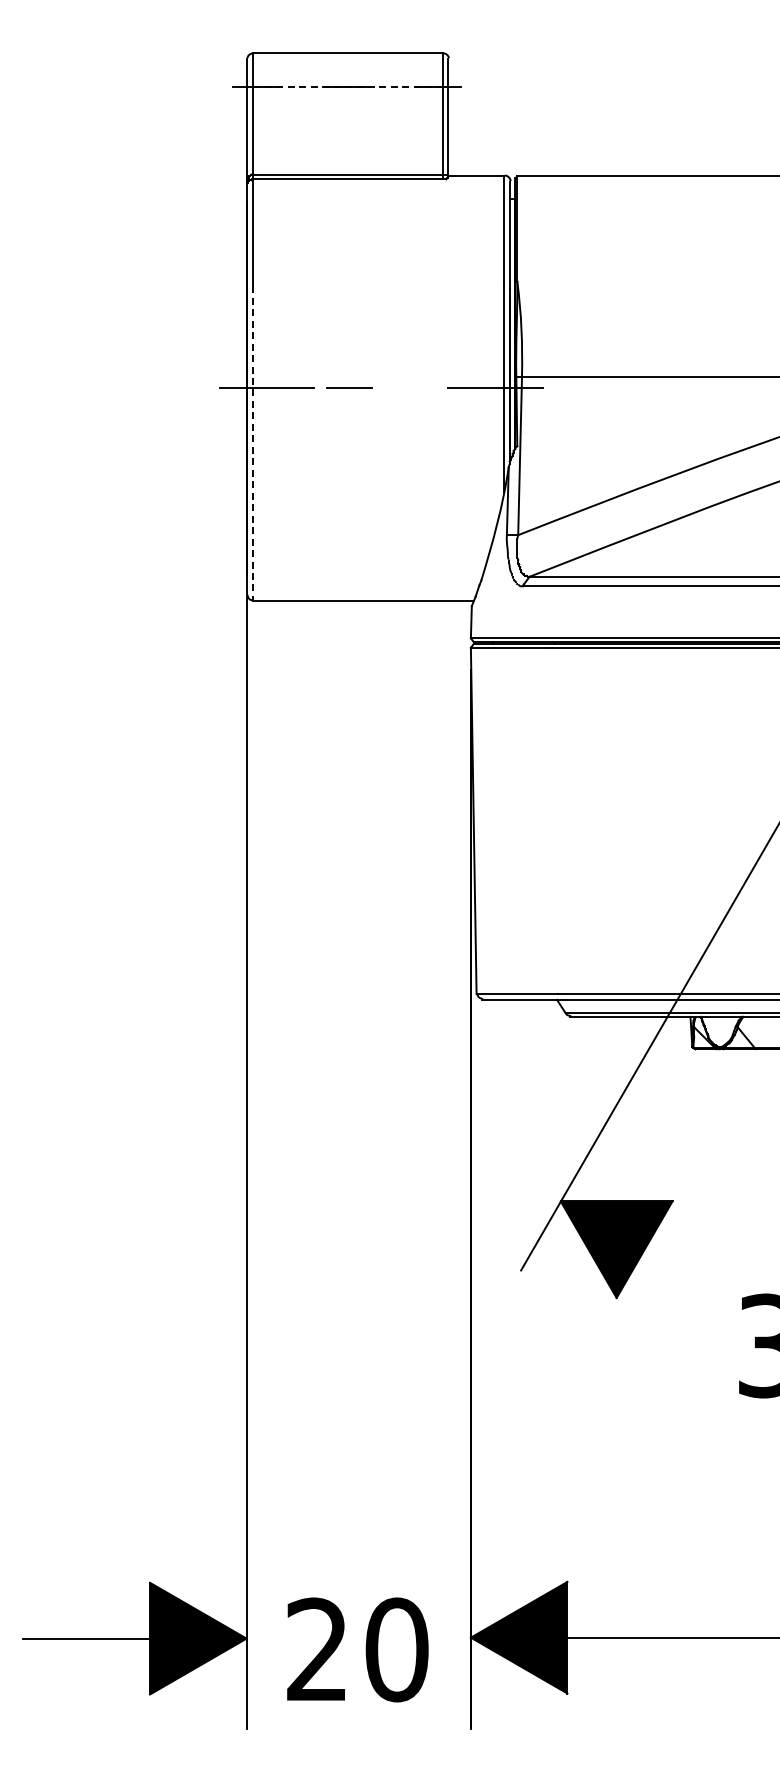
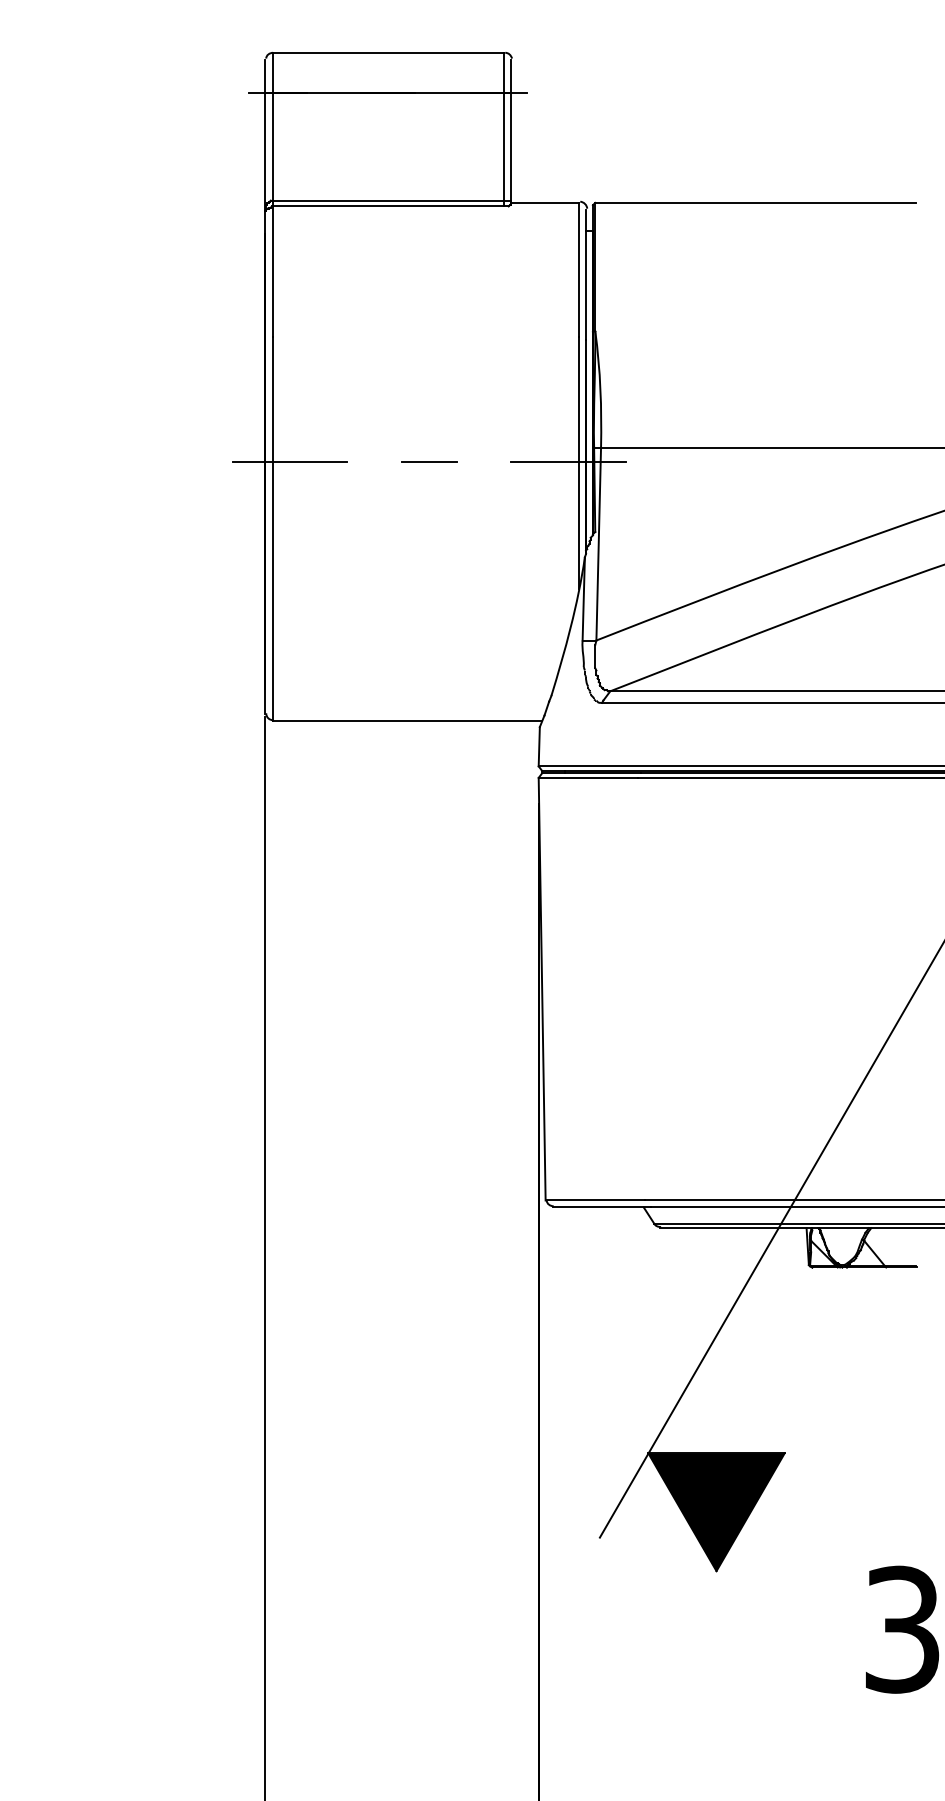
line: (347, 86) -> (388, 93), dashed -> solid
line: (349, 387) -> (429, 460), moved
line: (253, 443) -> (273, 528), dashed -> solid

